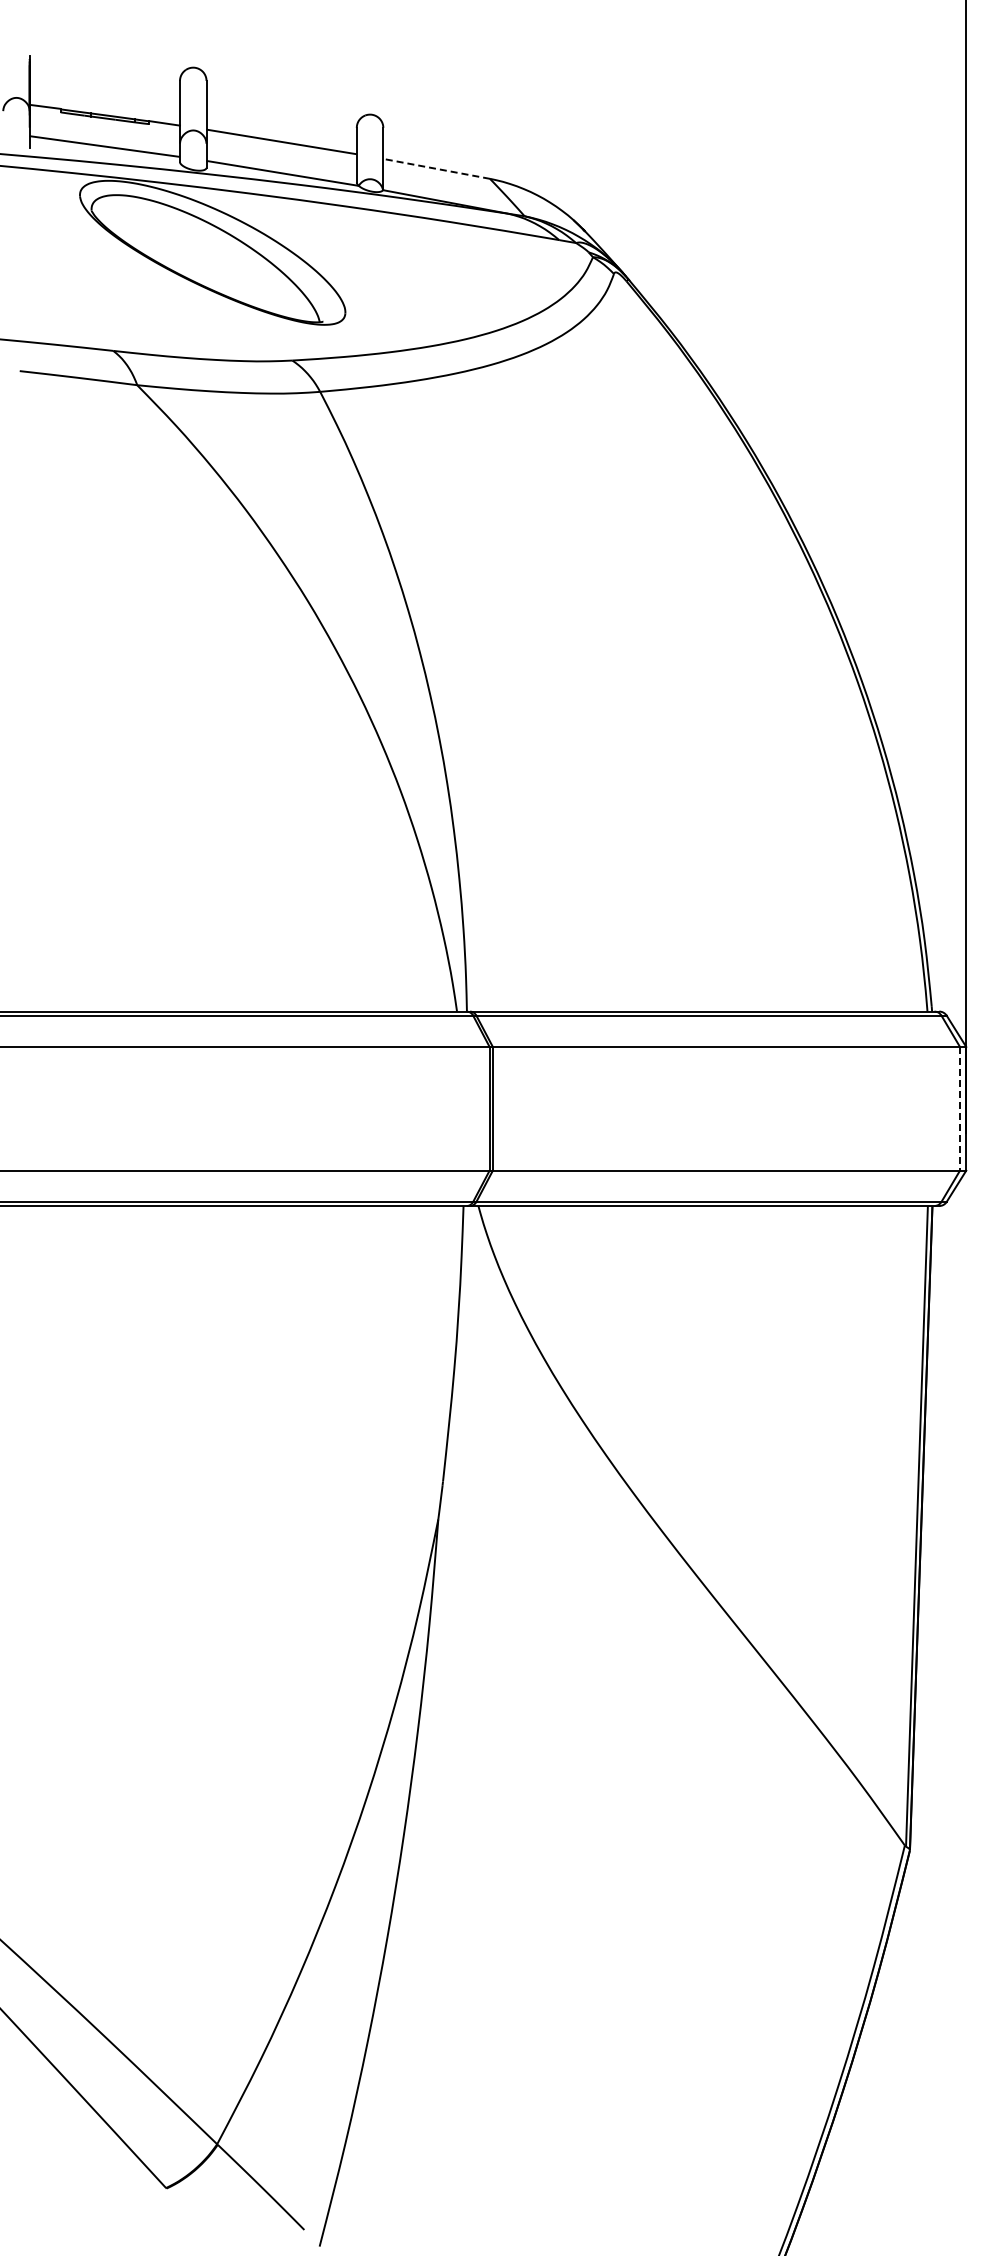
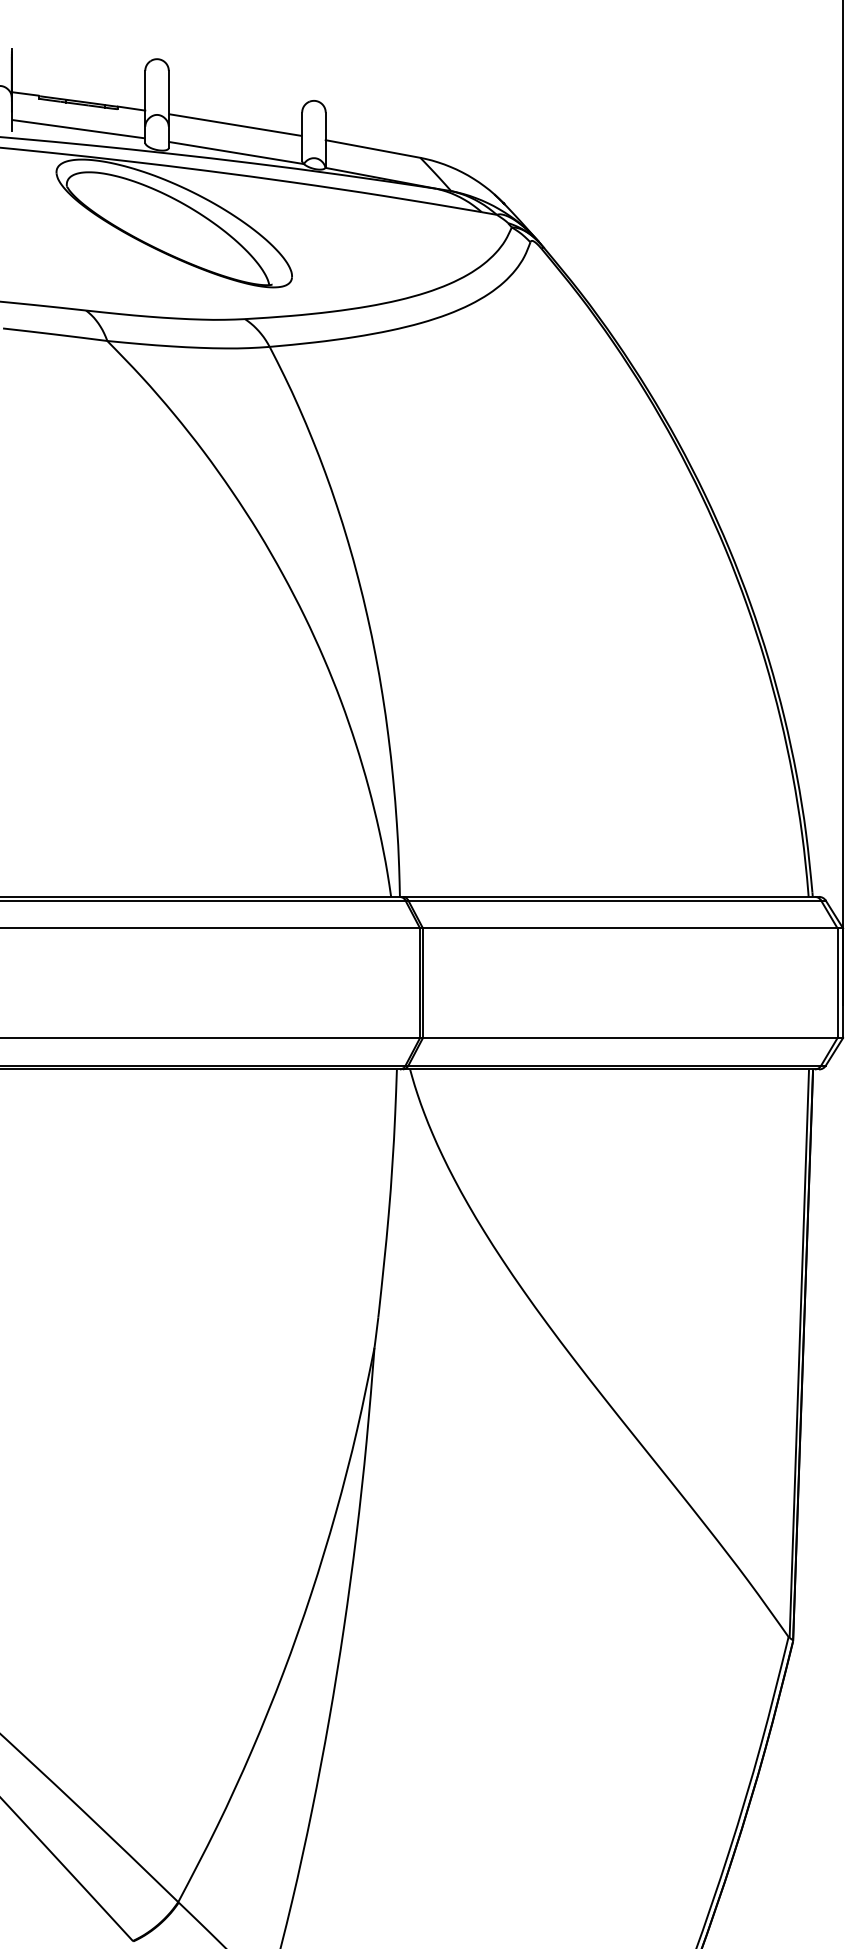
line: (436, 168) -> (372, 148), dashed -> solid
line: (960, 1108) -> (837, 982), dashed -> solid

